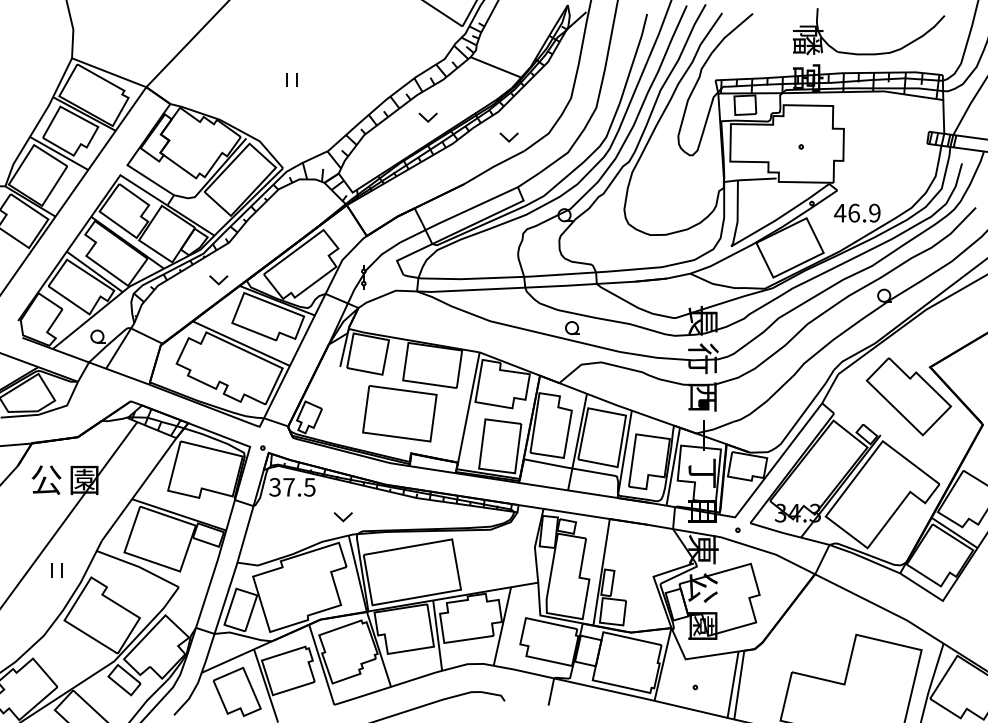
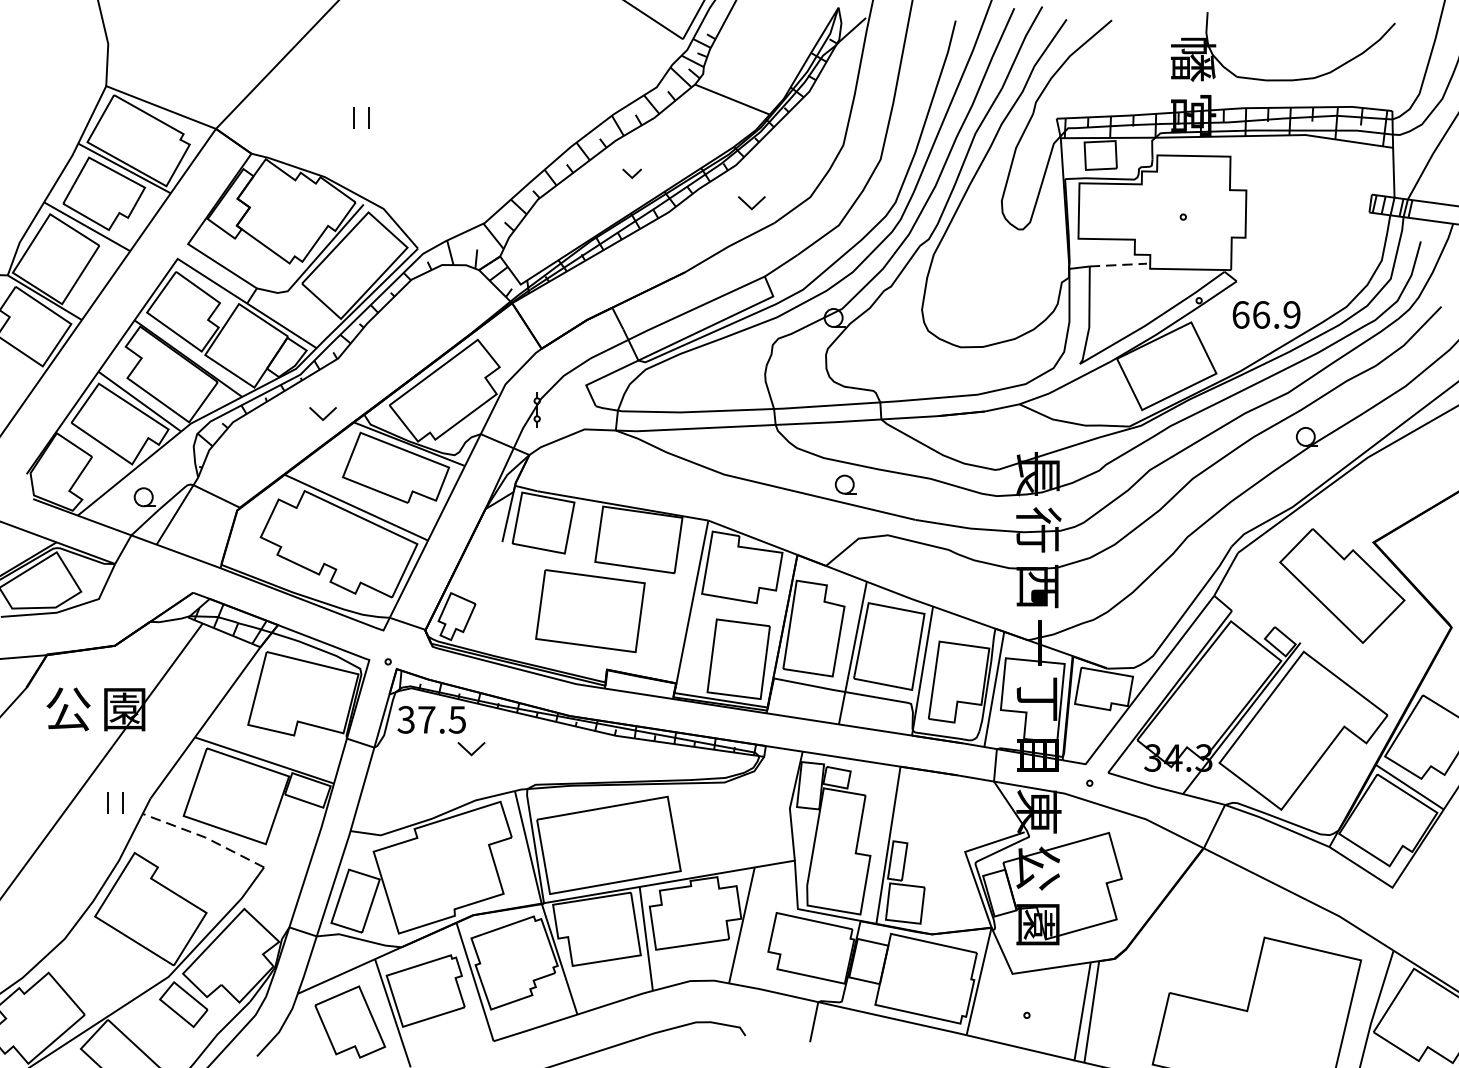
part: (291, 79) -> (360, 117), moved
part: (427, 117) -> (631, 173), size x0.7
line: (757, 179) -> (1118, 265), solid -> dashed
text: (839, 212) -> (1239, 313), 46.9 -> 66.9
part: (342, 517) -> (470, 749), moved
line: (139, 567) -> (205, 838), solid -> dashed
part: (56, 570) -> (114, 802), moved

